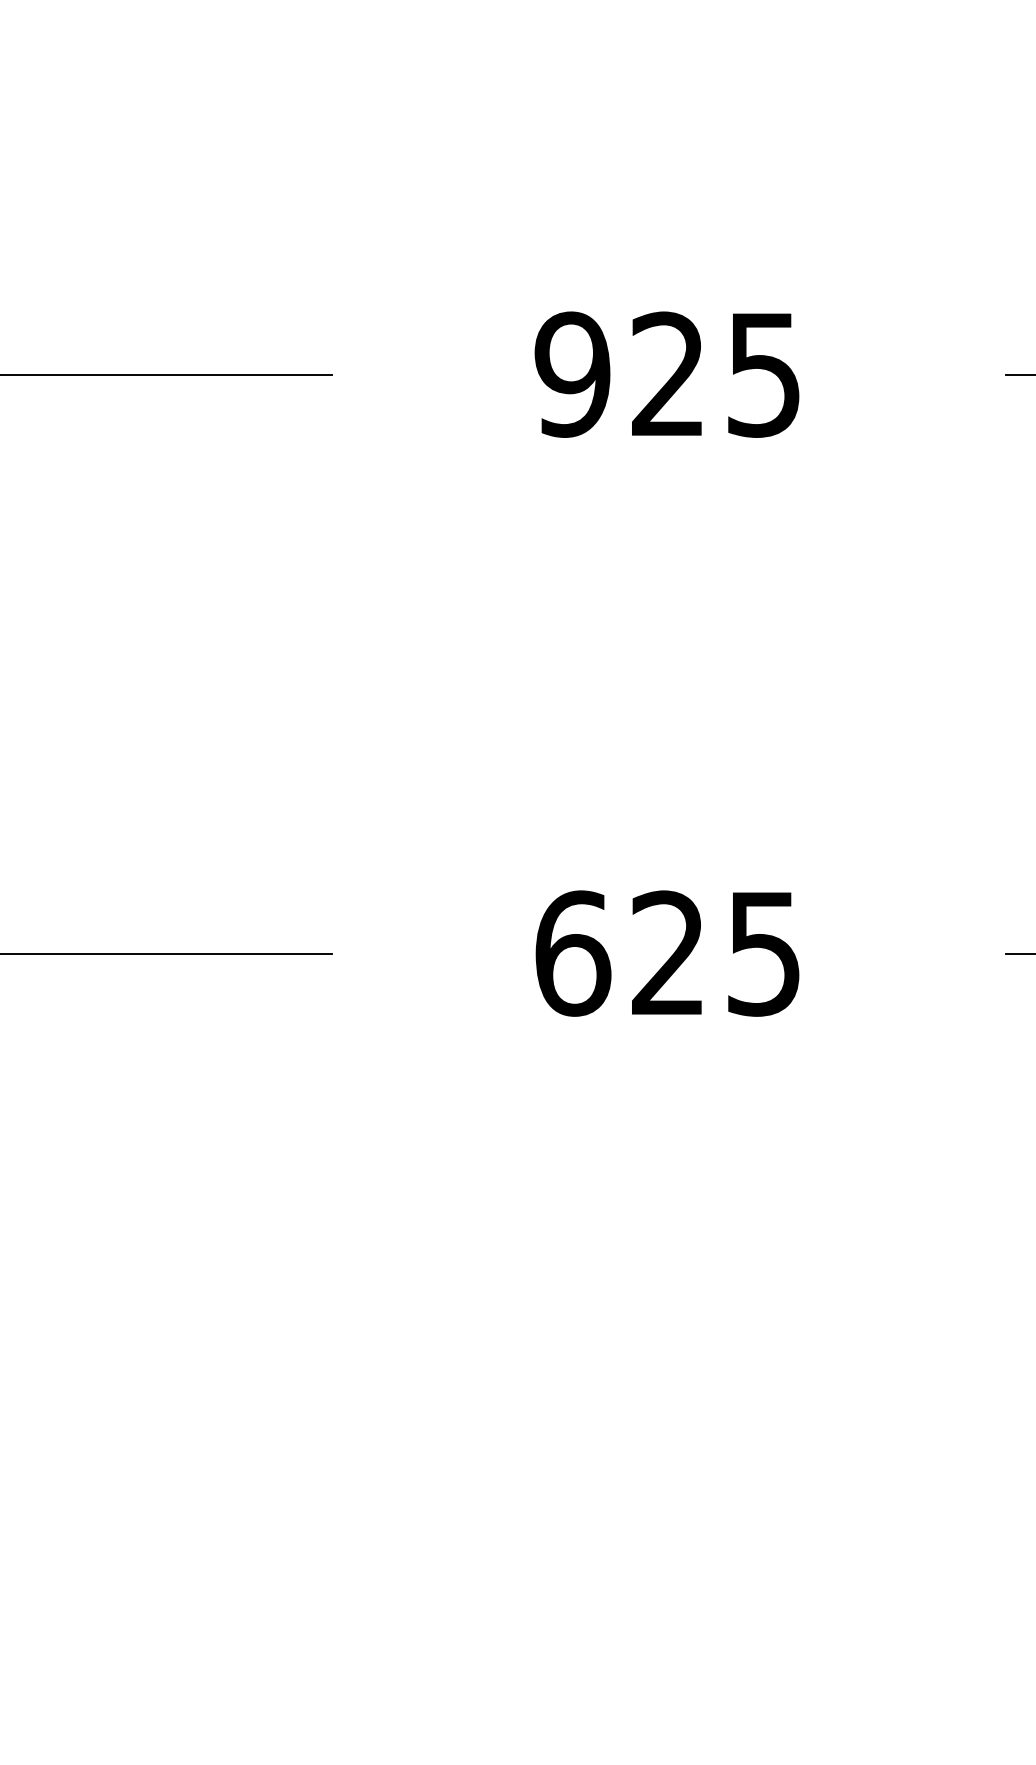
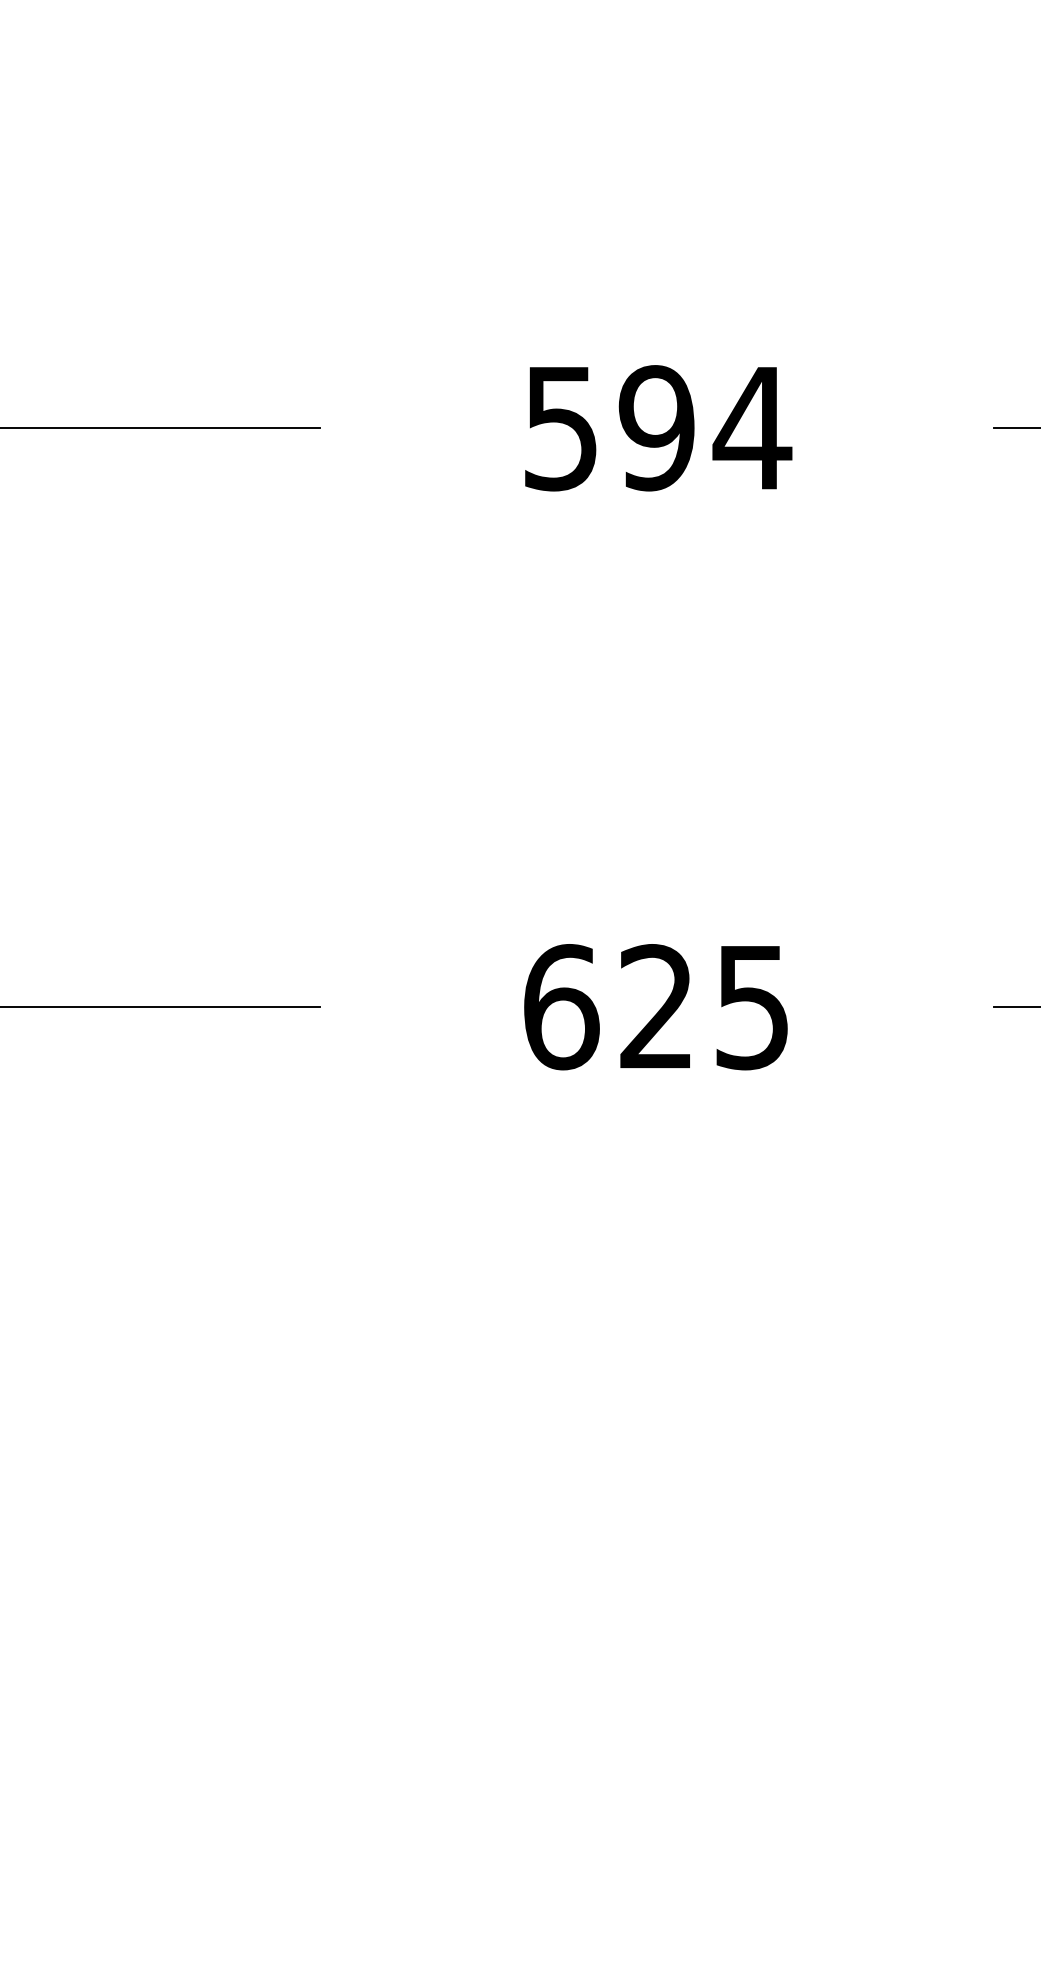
text: (669, 374) -> (657, 428), 925 -> 594

